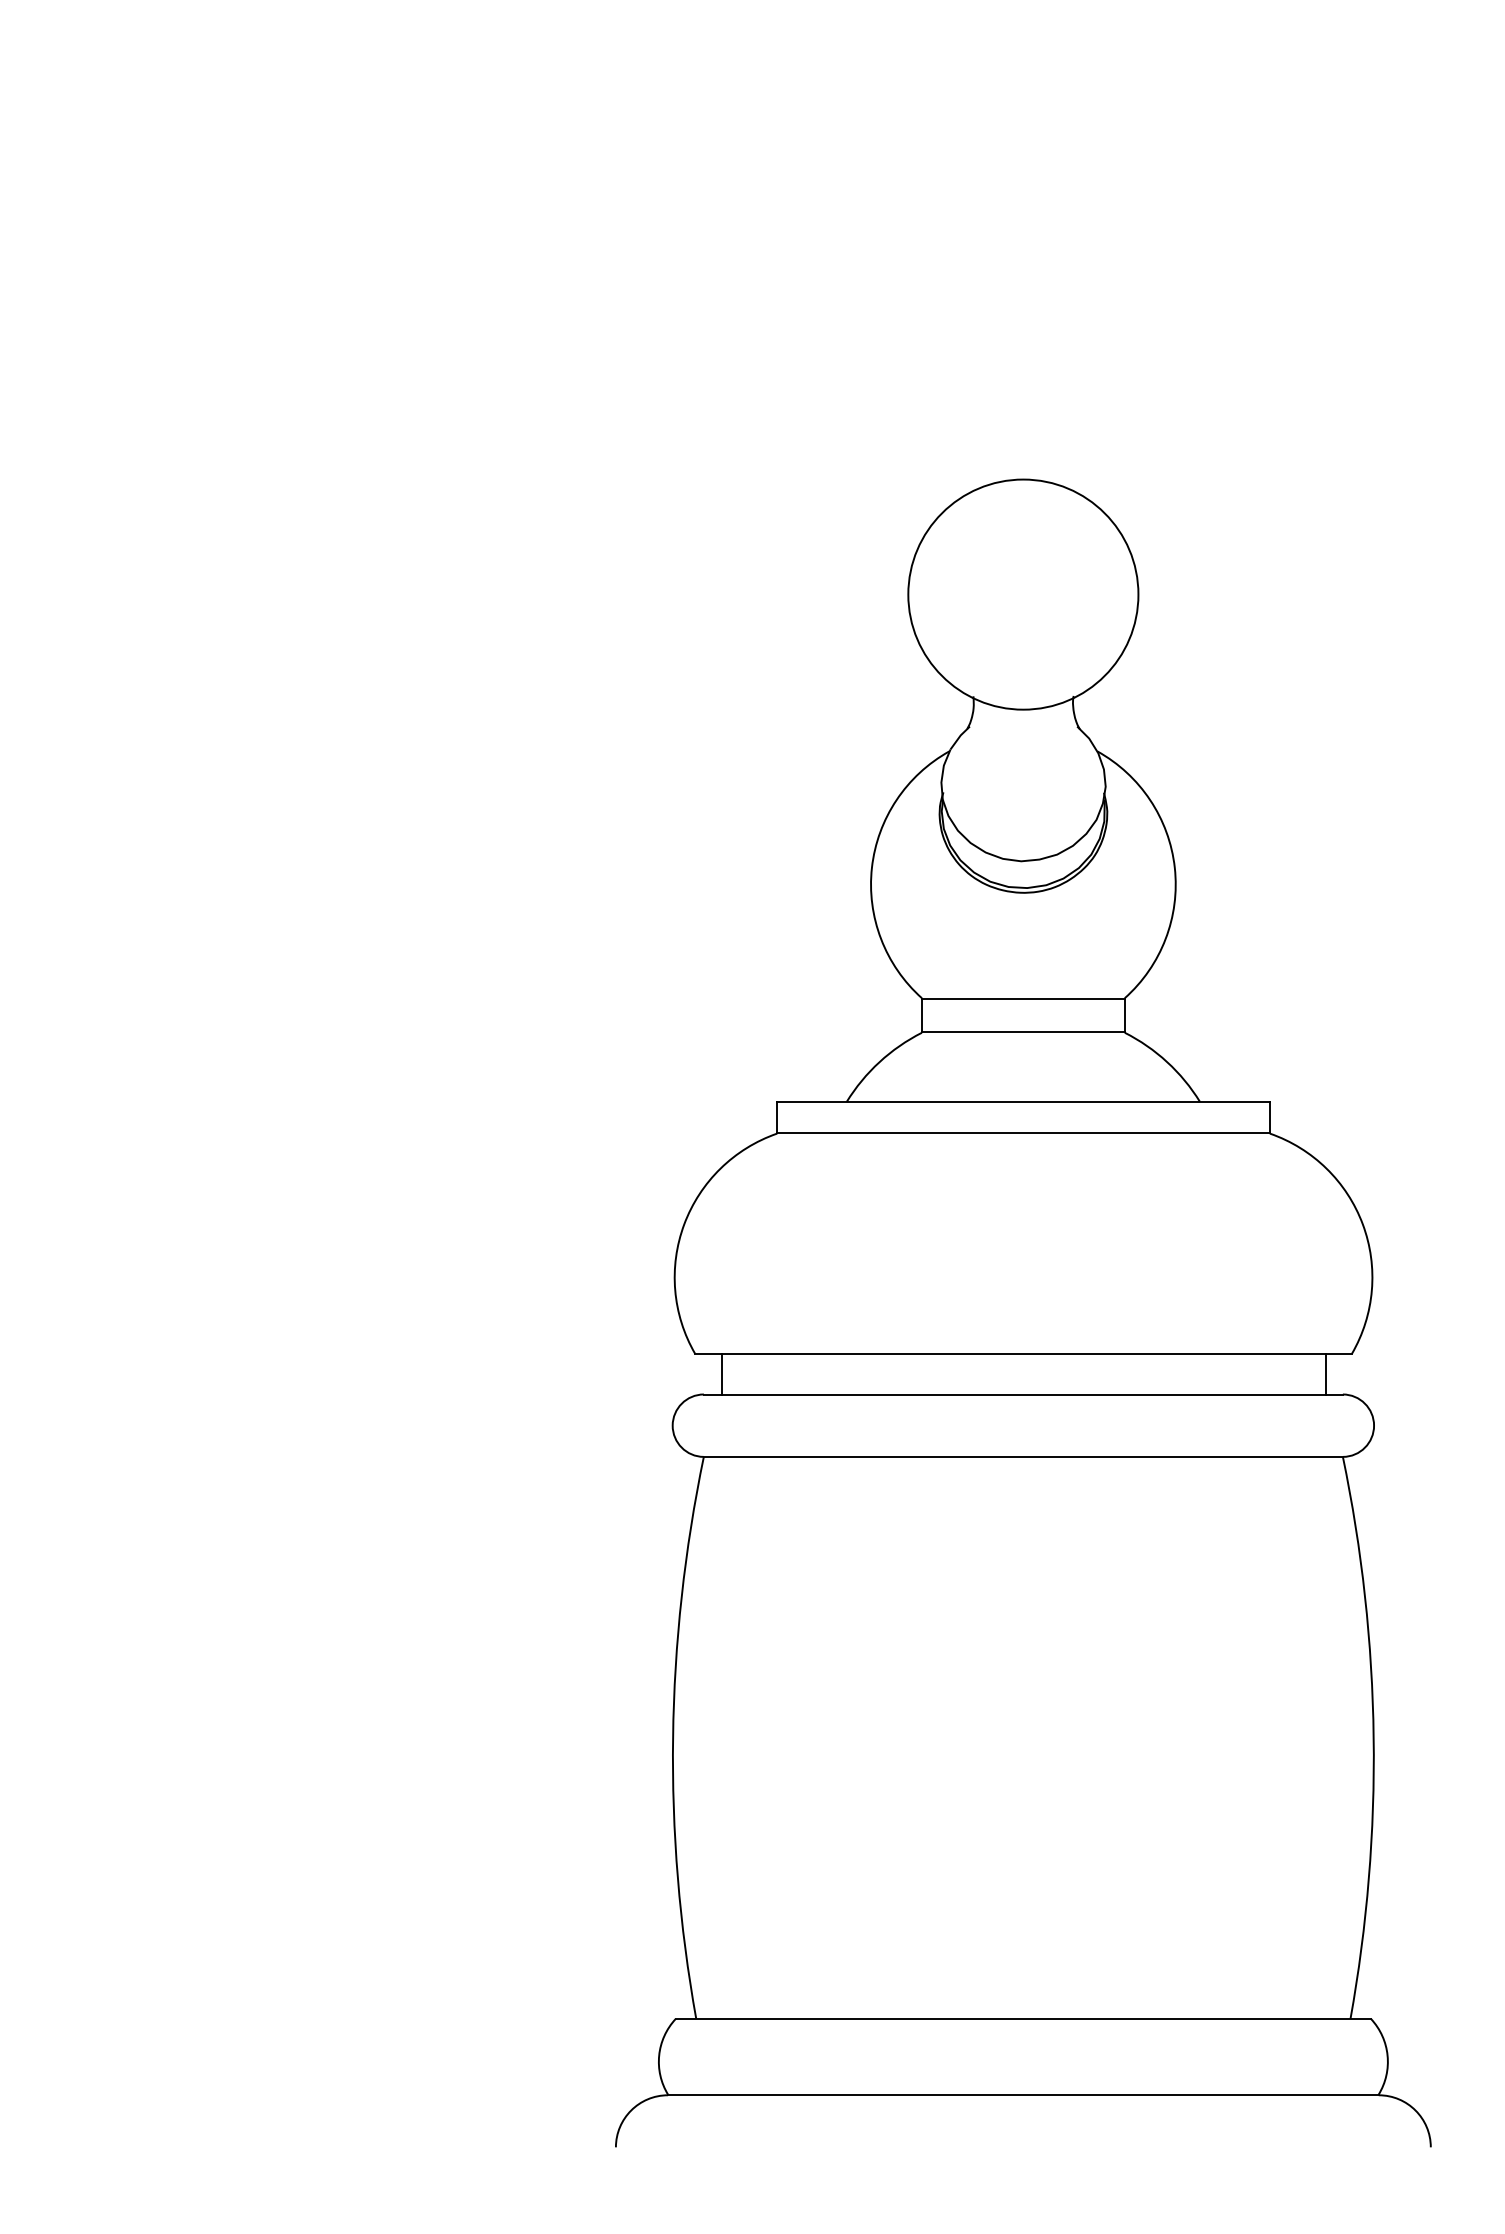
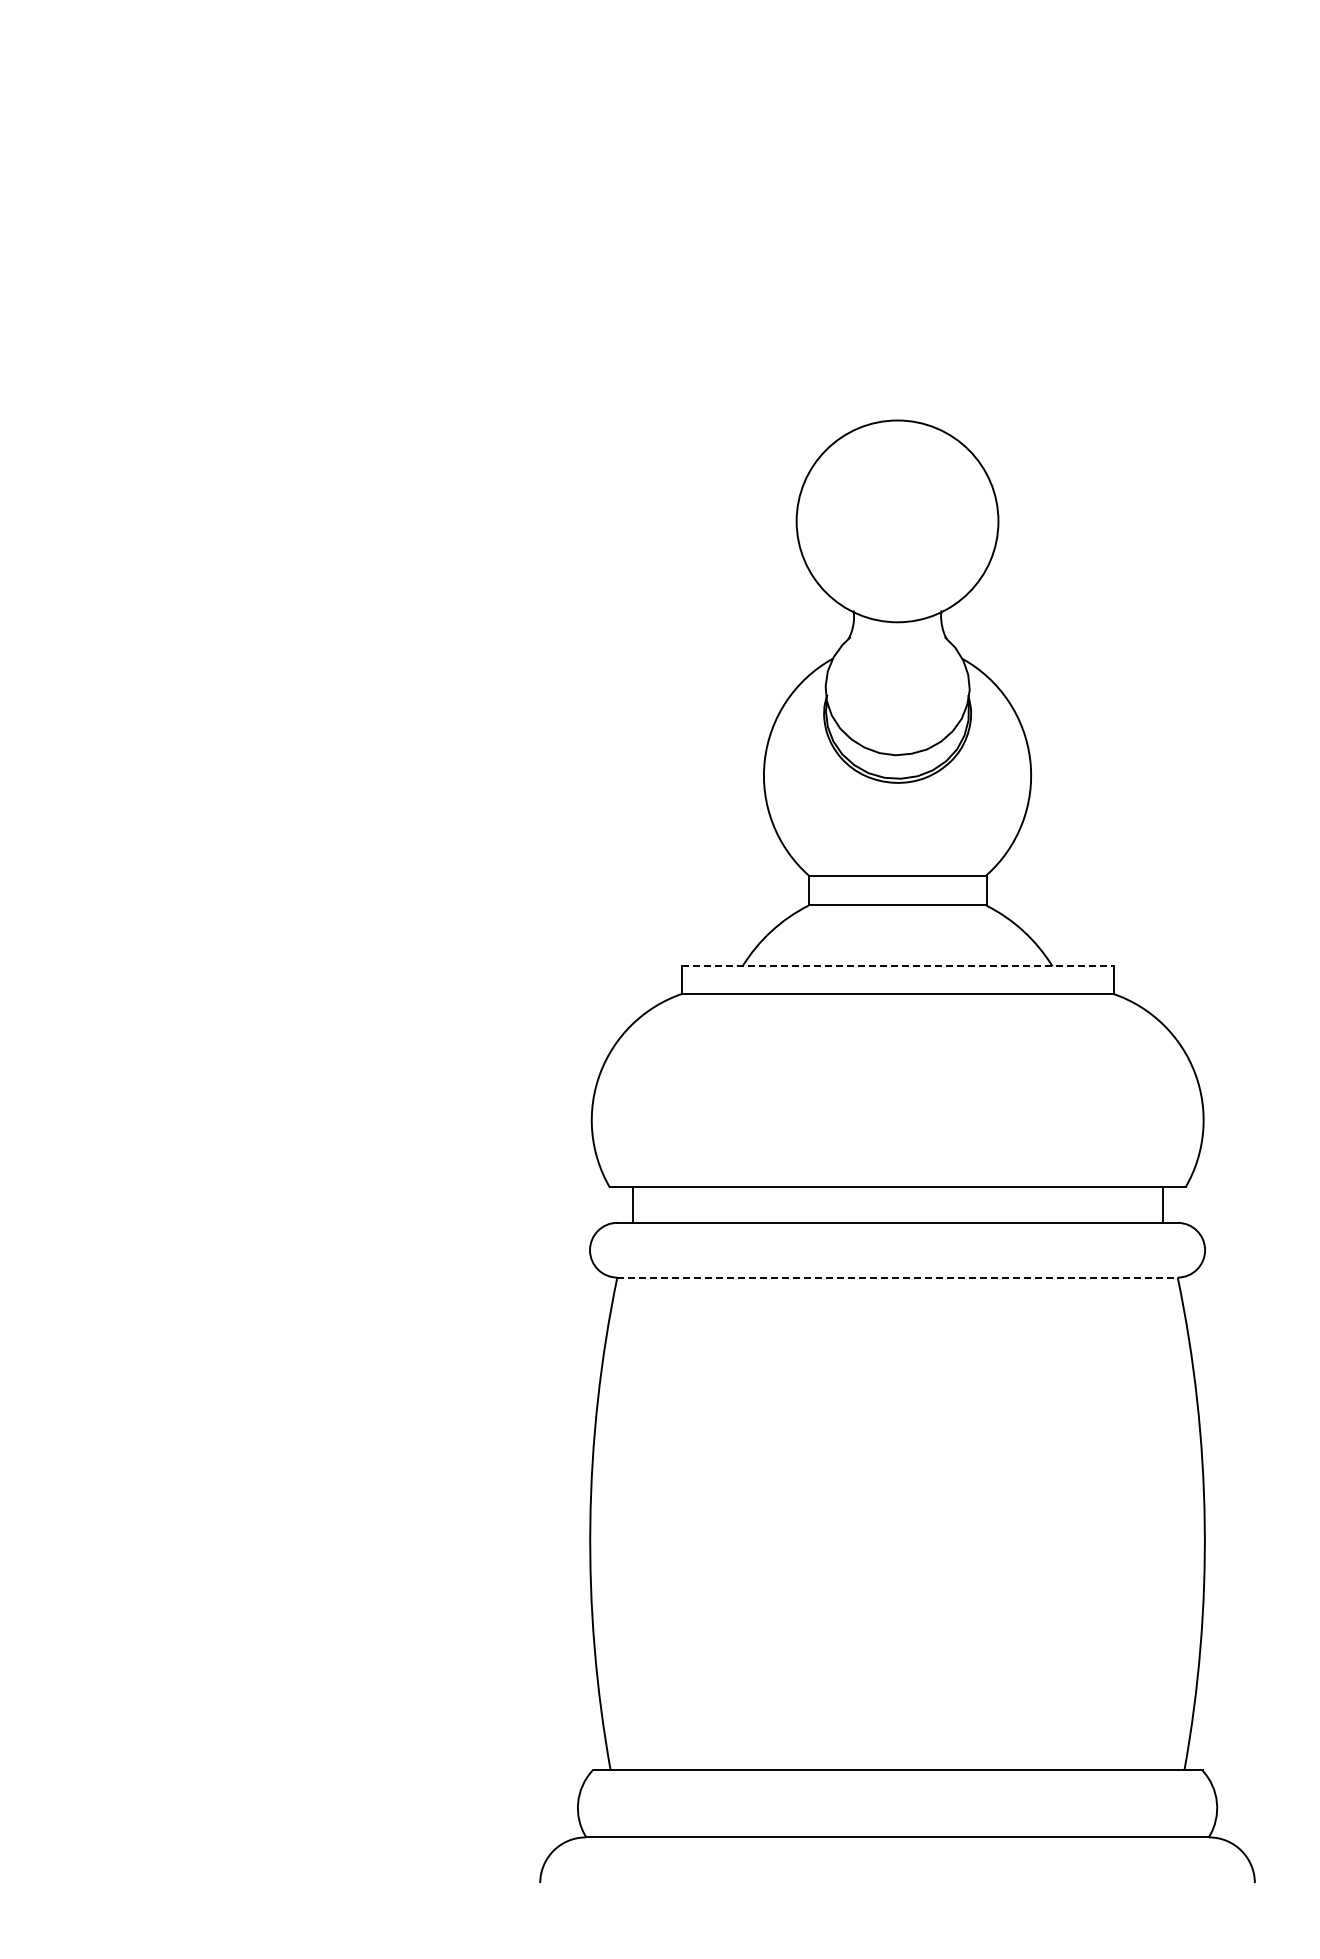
line: (1023, 1102) -> (897, 966), solid -> dashed
line: (1024, 1456) -> (898, 1277), solid -> dashed

